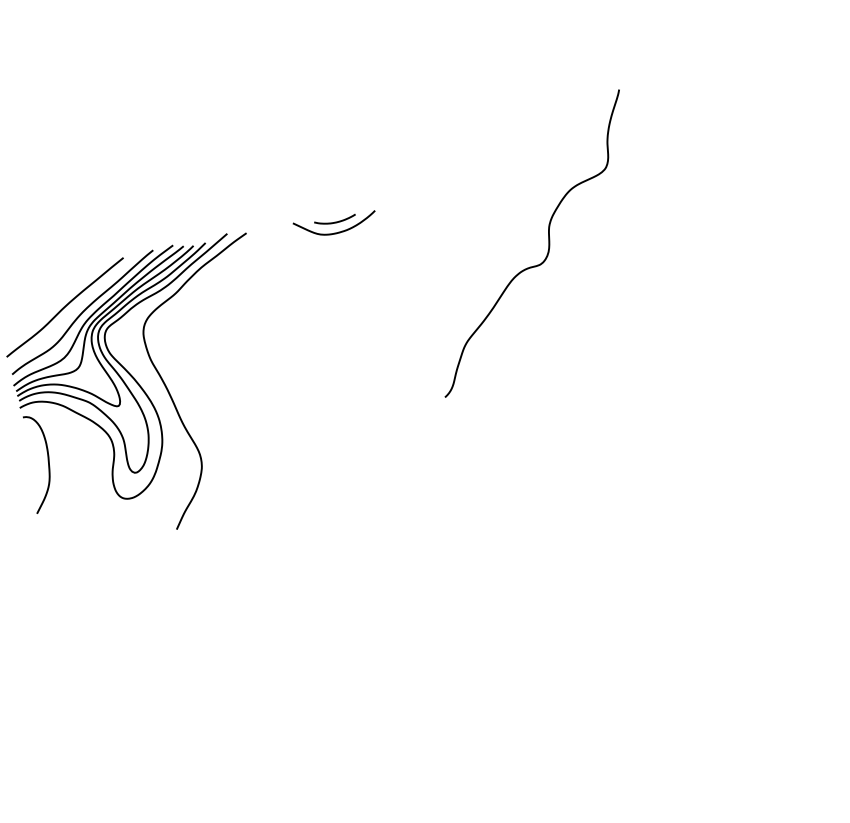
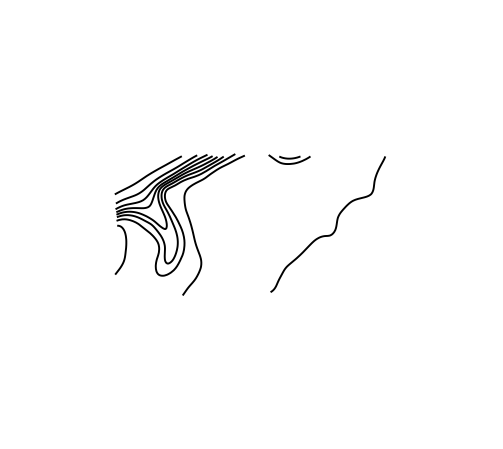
curve: (546, 241) -> (335, 224), moved

